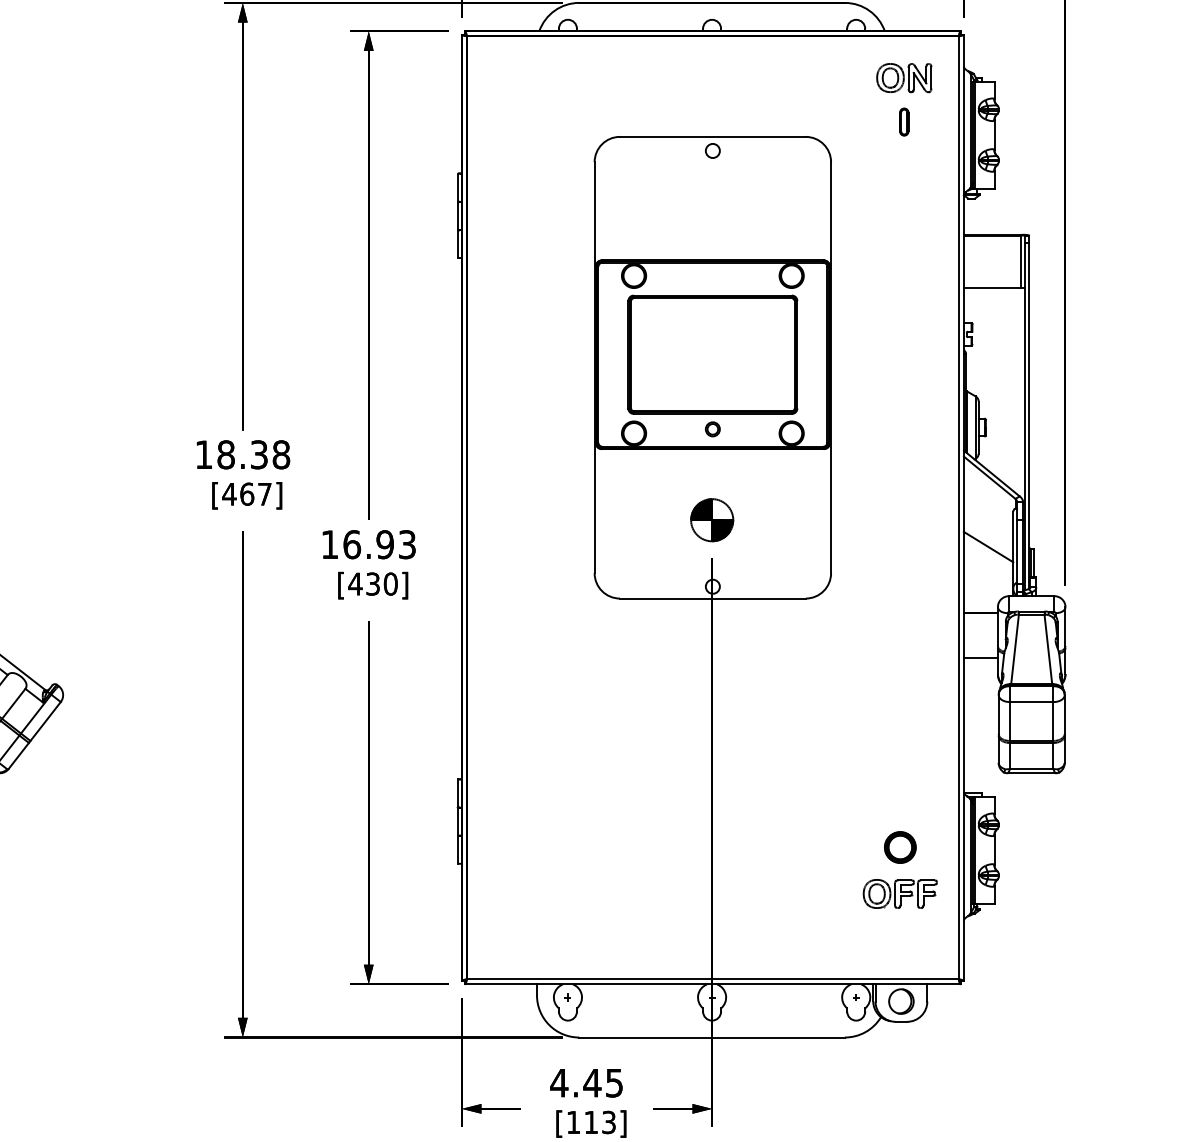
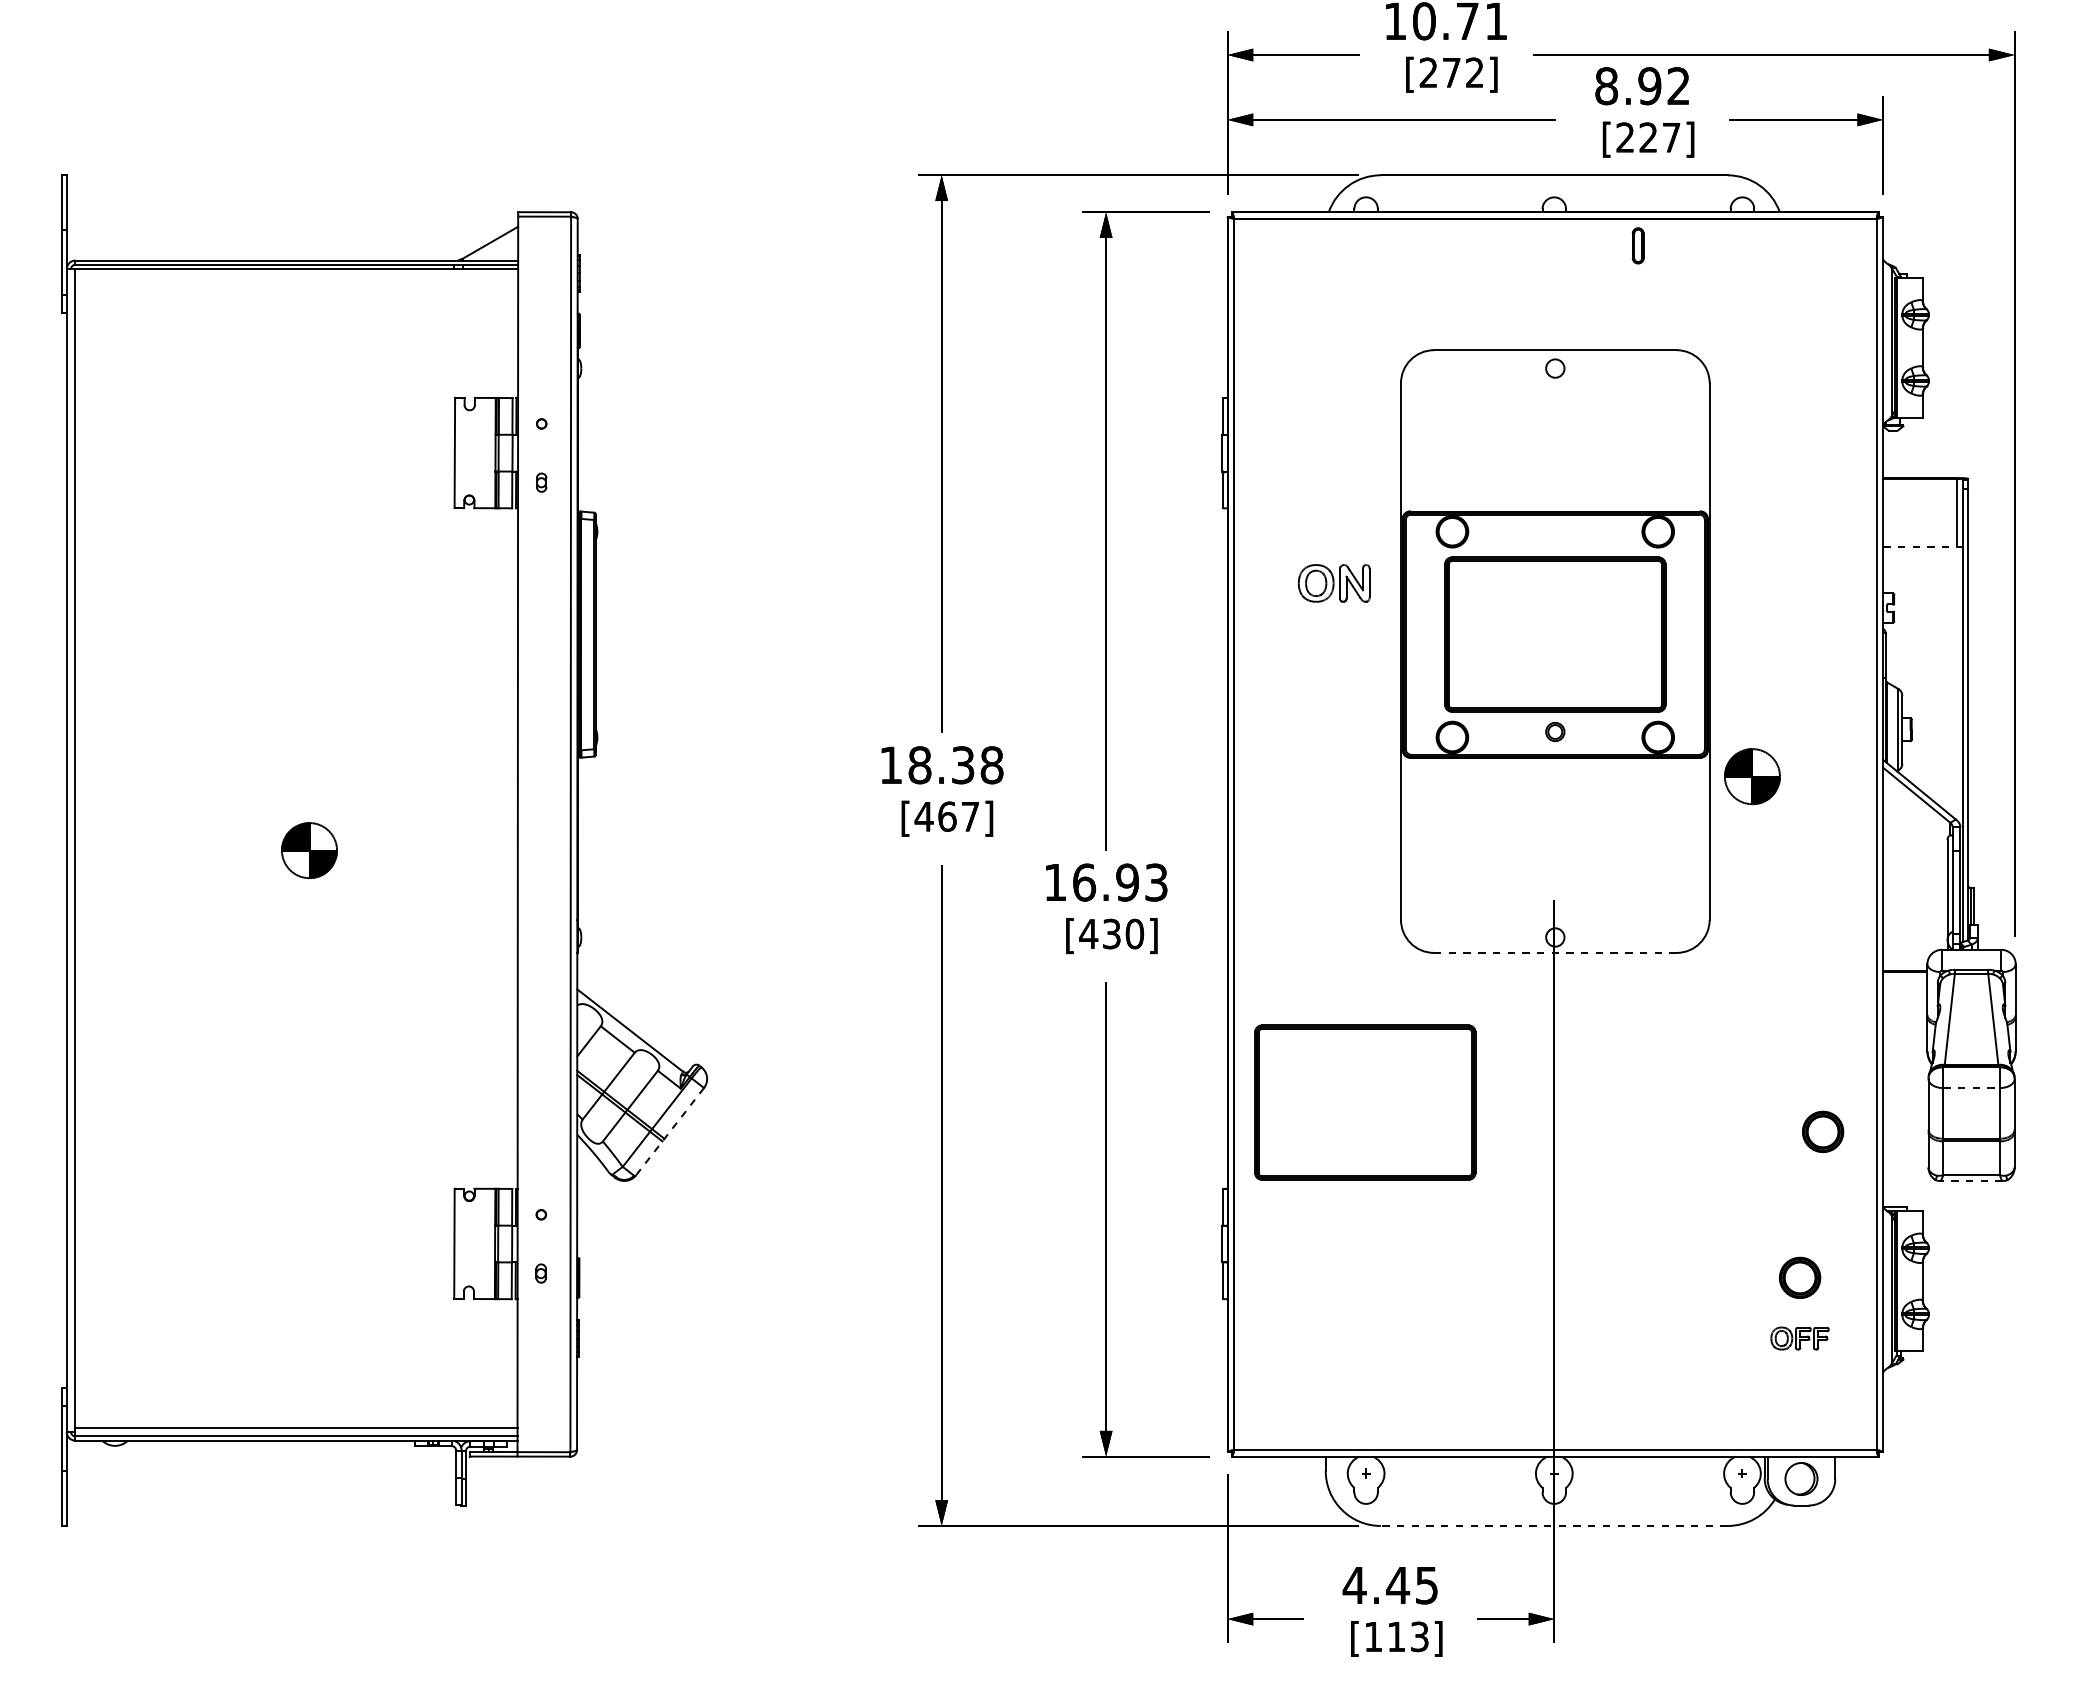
part: (903, 78) -> (1333, 583), moved
part: (903, 121) -> (1637, 245), moved
line: (994, 287) -> (1923, 546), solid -> dashed
part: (712, 520) -> (1752, 776), moved
line: (988, 546) -> (1915, 885), removed
line: (713, 598) -> (1555, 952), solid -> dashed
line: (981, 658) -> (1905, 1031), removed
line: (1032, 702) -> (1972, 1088), solid -> dashed
part: (567, 713) -> (1365, 1102), added
part: (918, 735) -> (1823, 1131), added
line: (34, 736) -> (669, 1132), solid -> dashed
line: (1031, 773) -> (1971, 1181), solid -> dashed
part: (899, 893) -> (1799, 1338), size x0.6
line: (711, 1037) -> (1553, 1525), solid -> dashed

